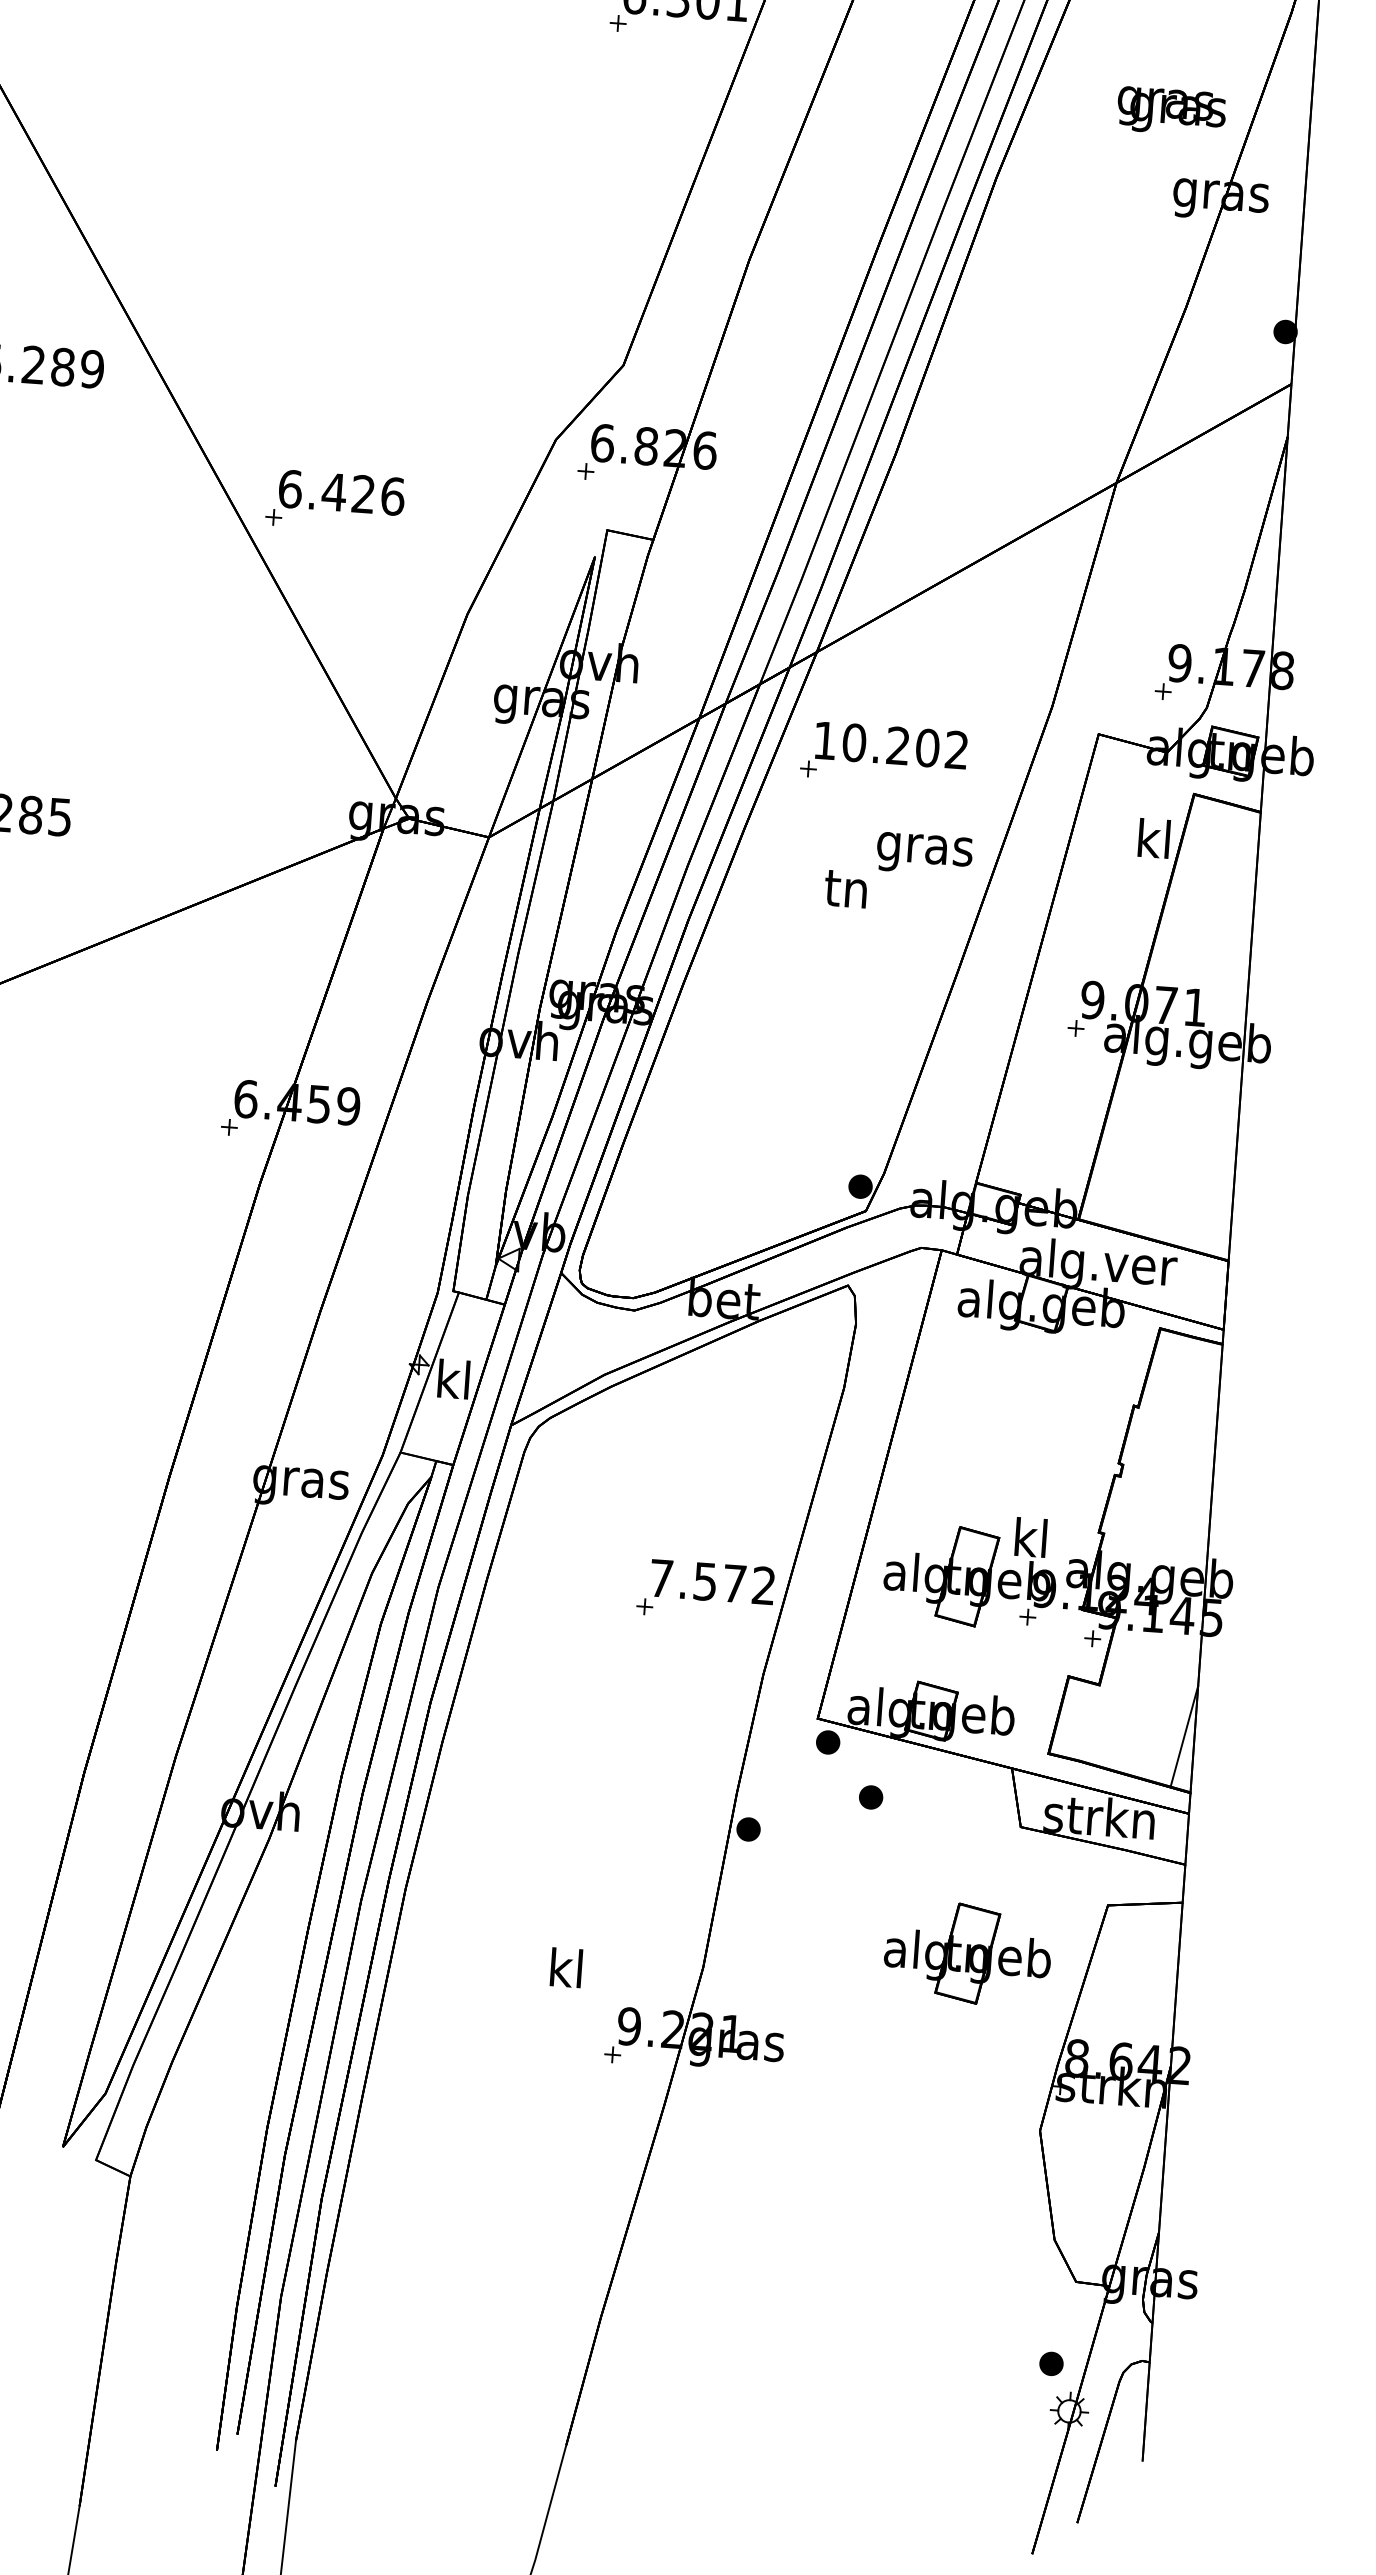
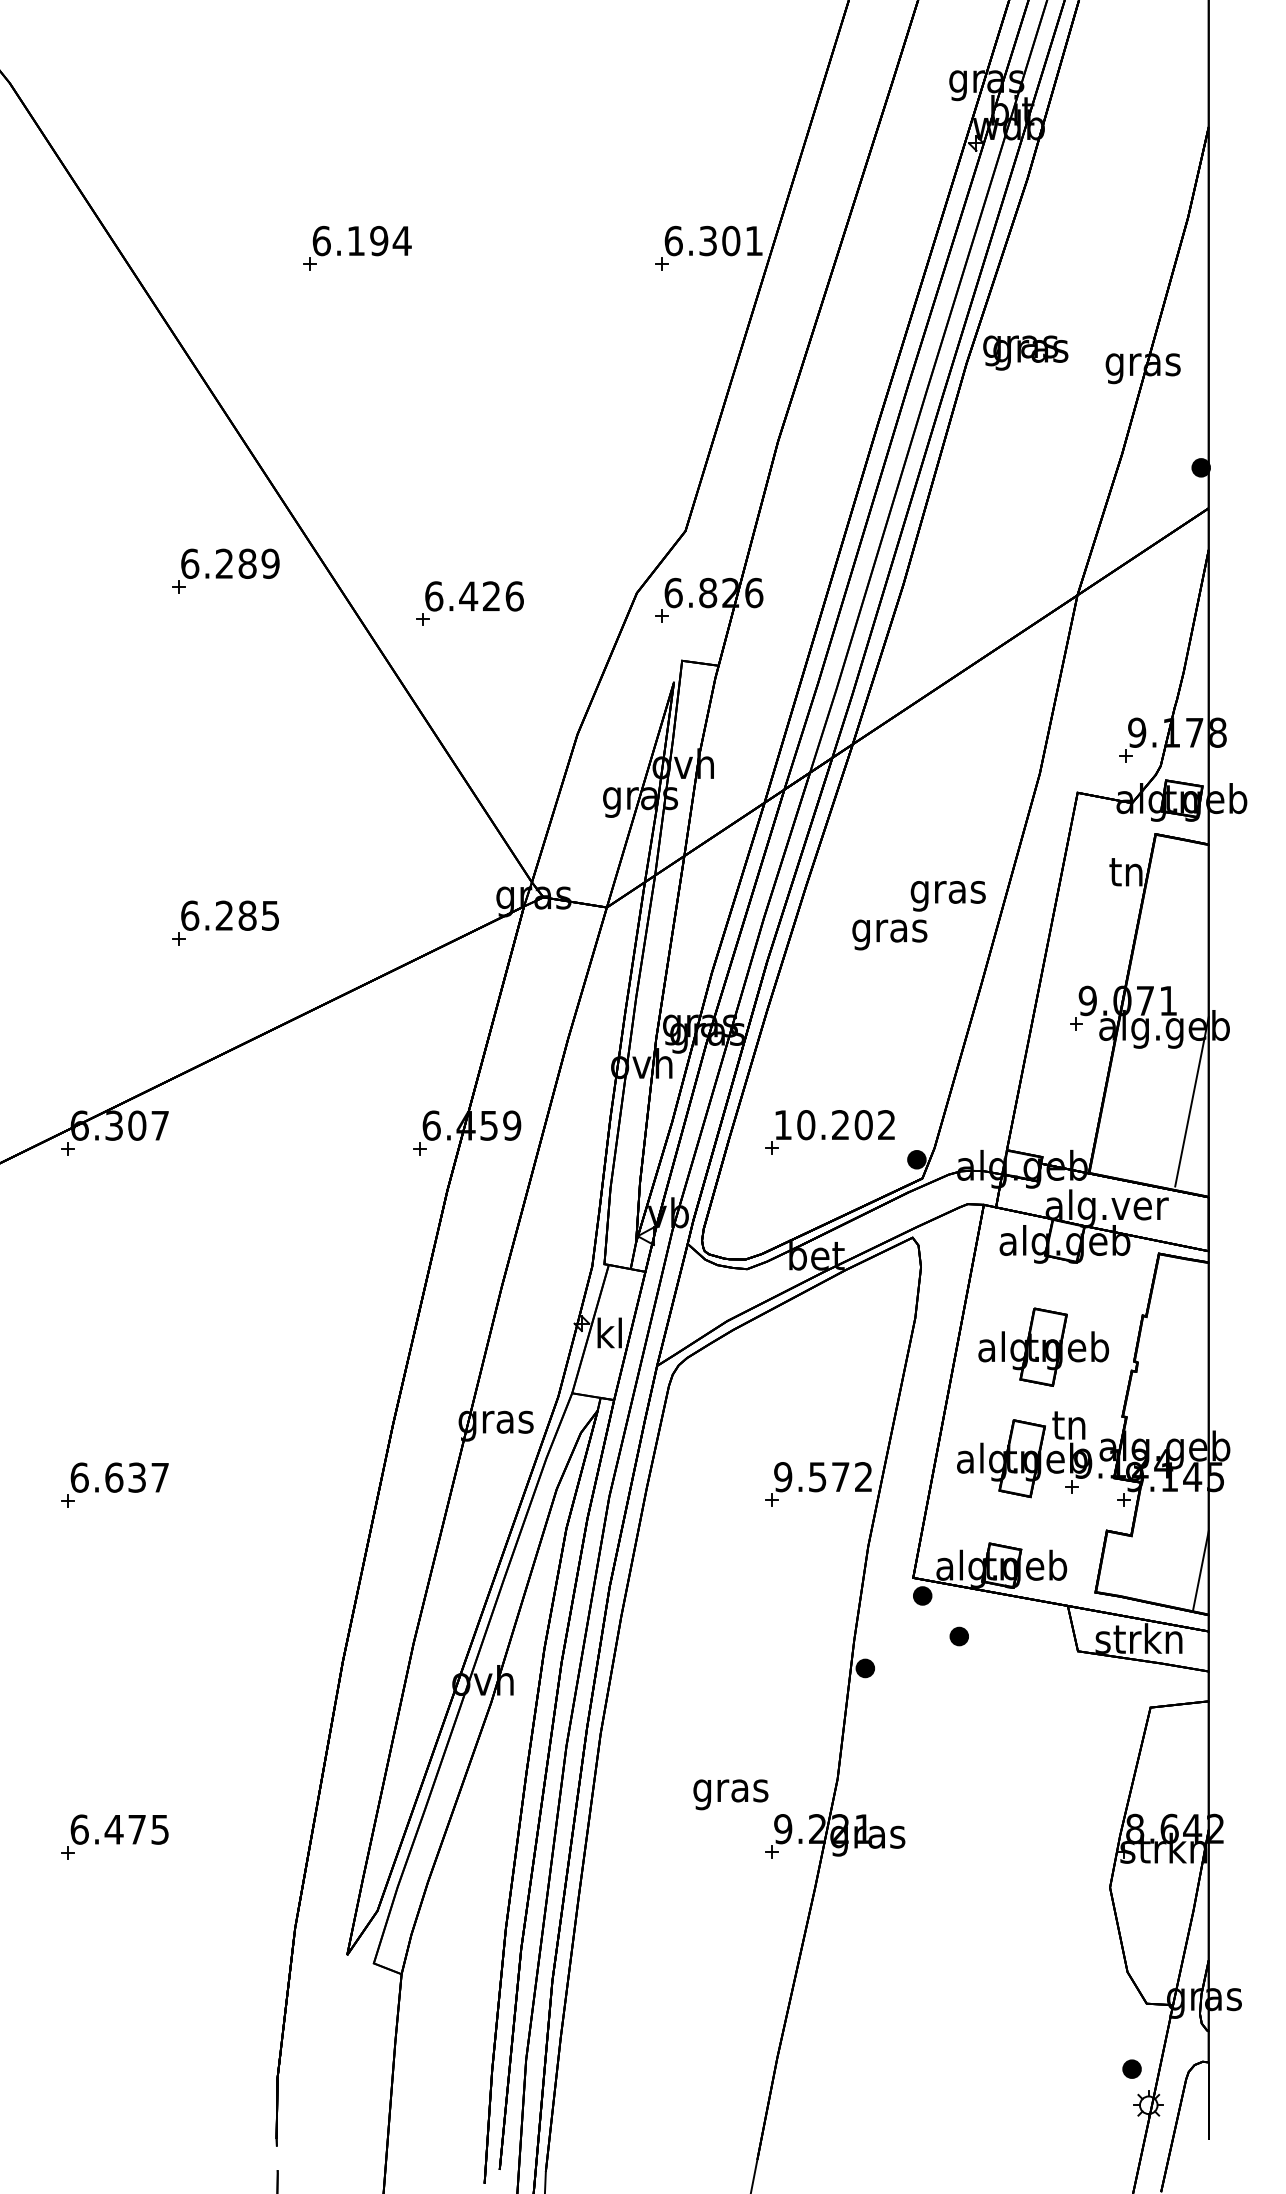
text: (1171, 110) -> (1025, 352), moved
part: (334, 501) -> (469, 603), moved
part: (883, 754) -> (829, 1132), moved
text: (1152, 837) -> (1125, 870), kl -> tn
text: (846, 893) -> (889, 931), tn -> gras
line: (1215, 1137) -> (1191, 1101), added
text: (1029, 1537) -> (1068, 1424), kl -> tn
text: (661, 1579) -> (783, 1477), 7.572 -> 9.572
part: (967, 1952) -> (1043, 1346), moved
text: (565, 1972) -> (730, 1790), kl -> gras

